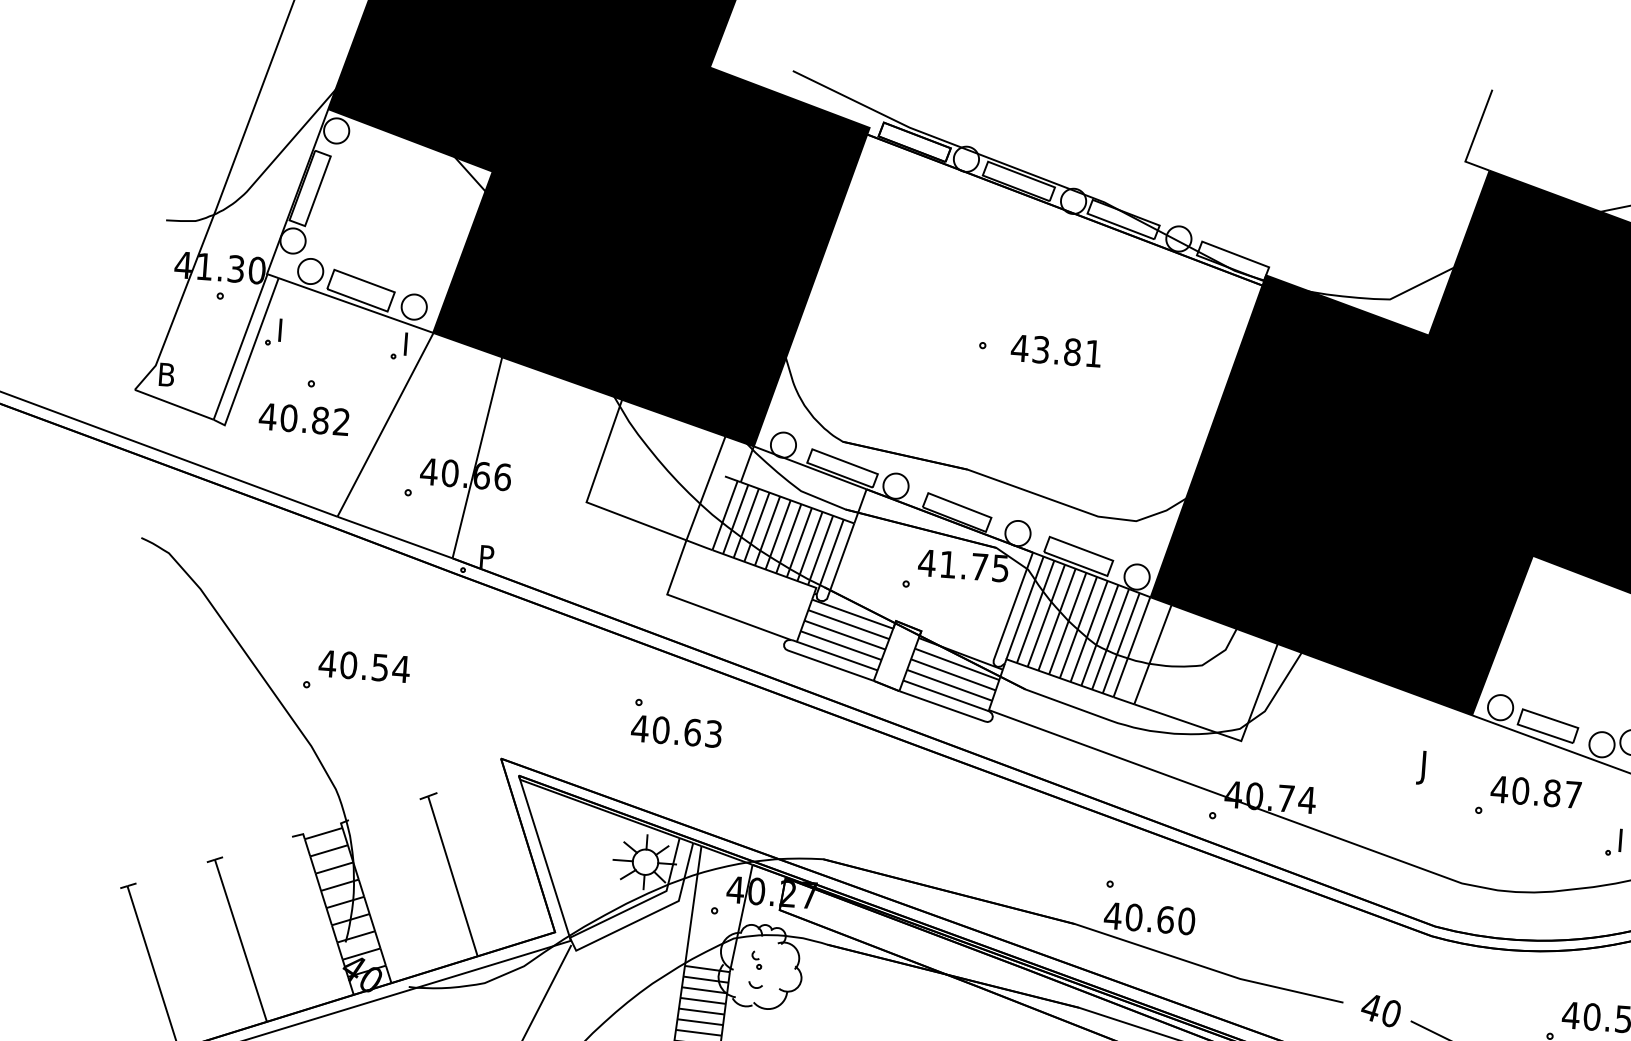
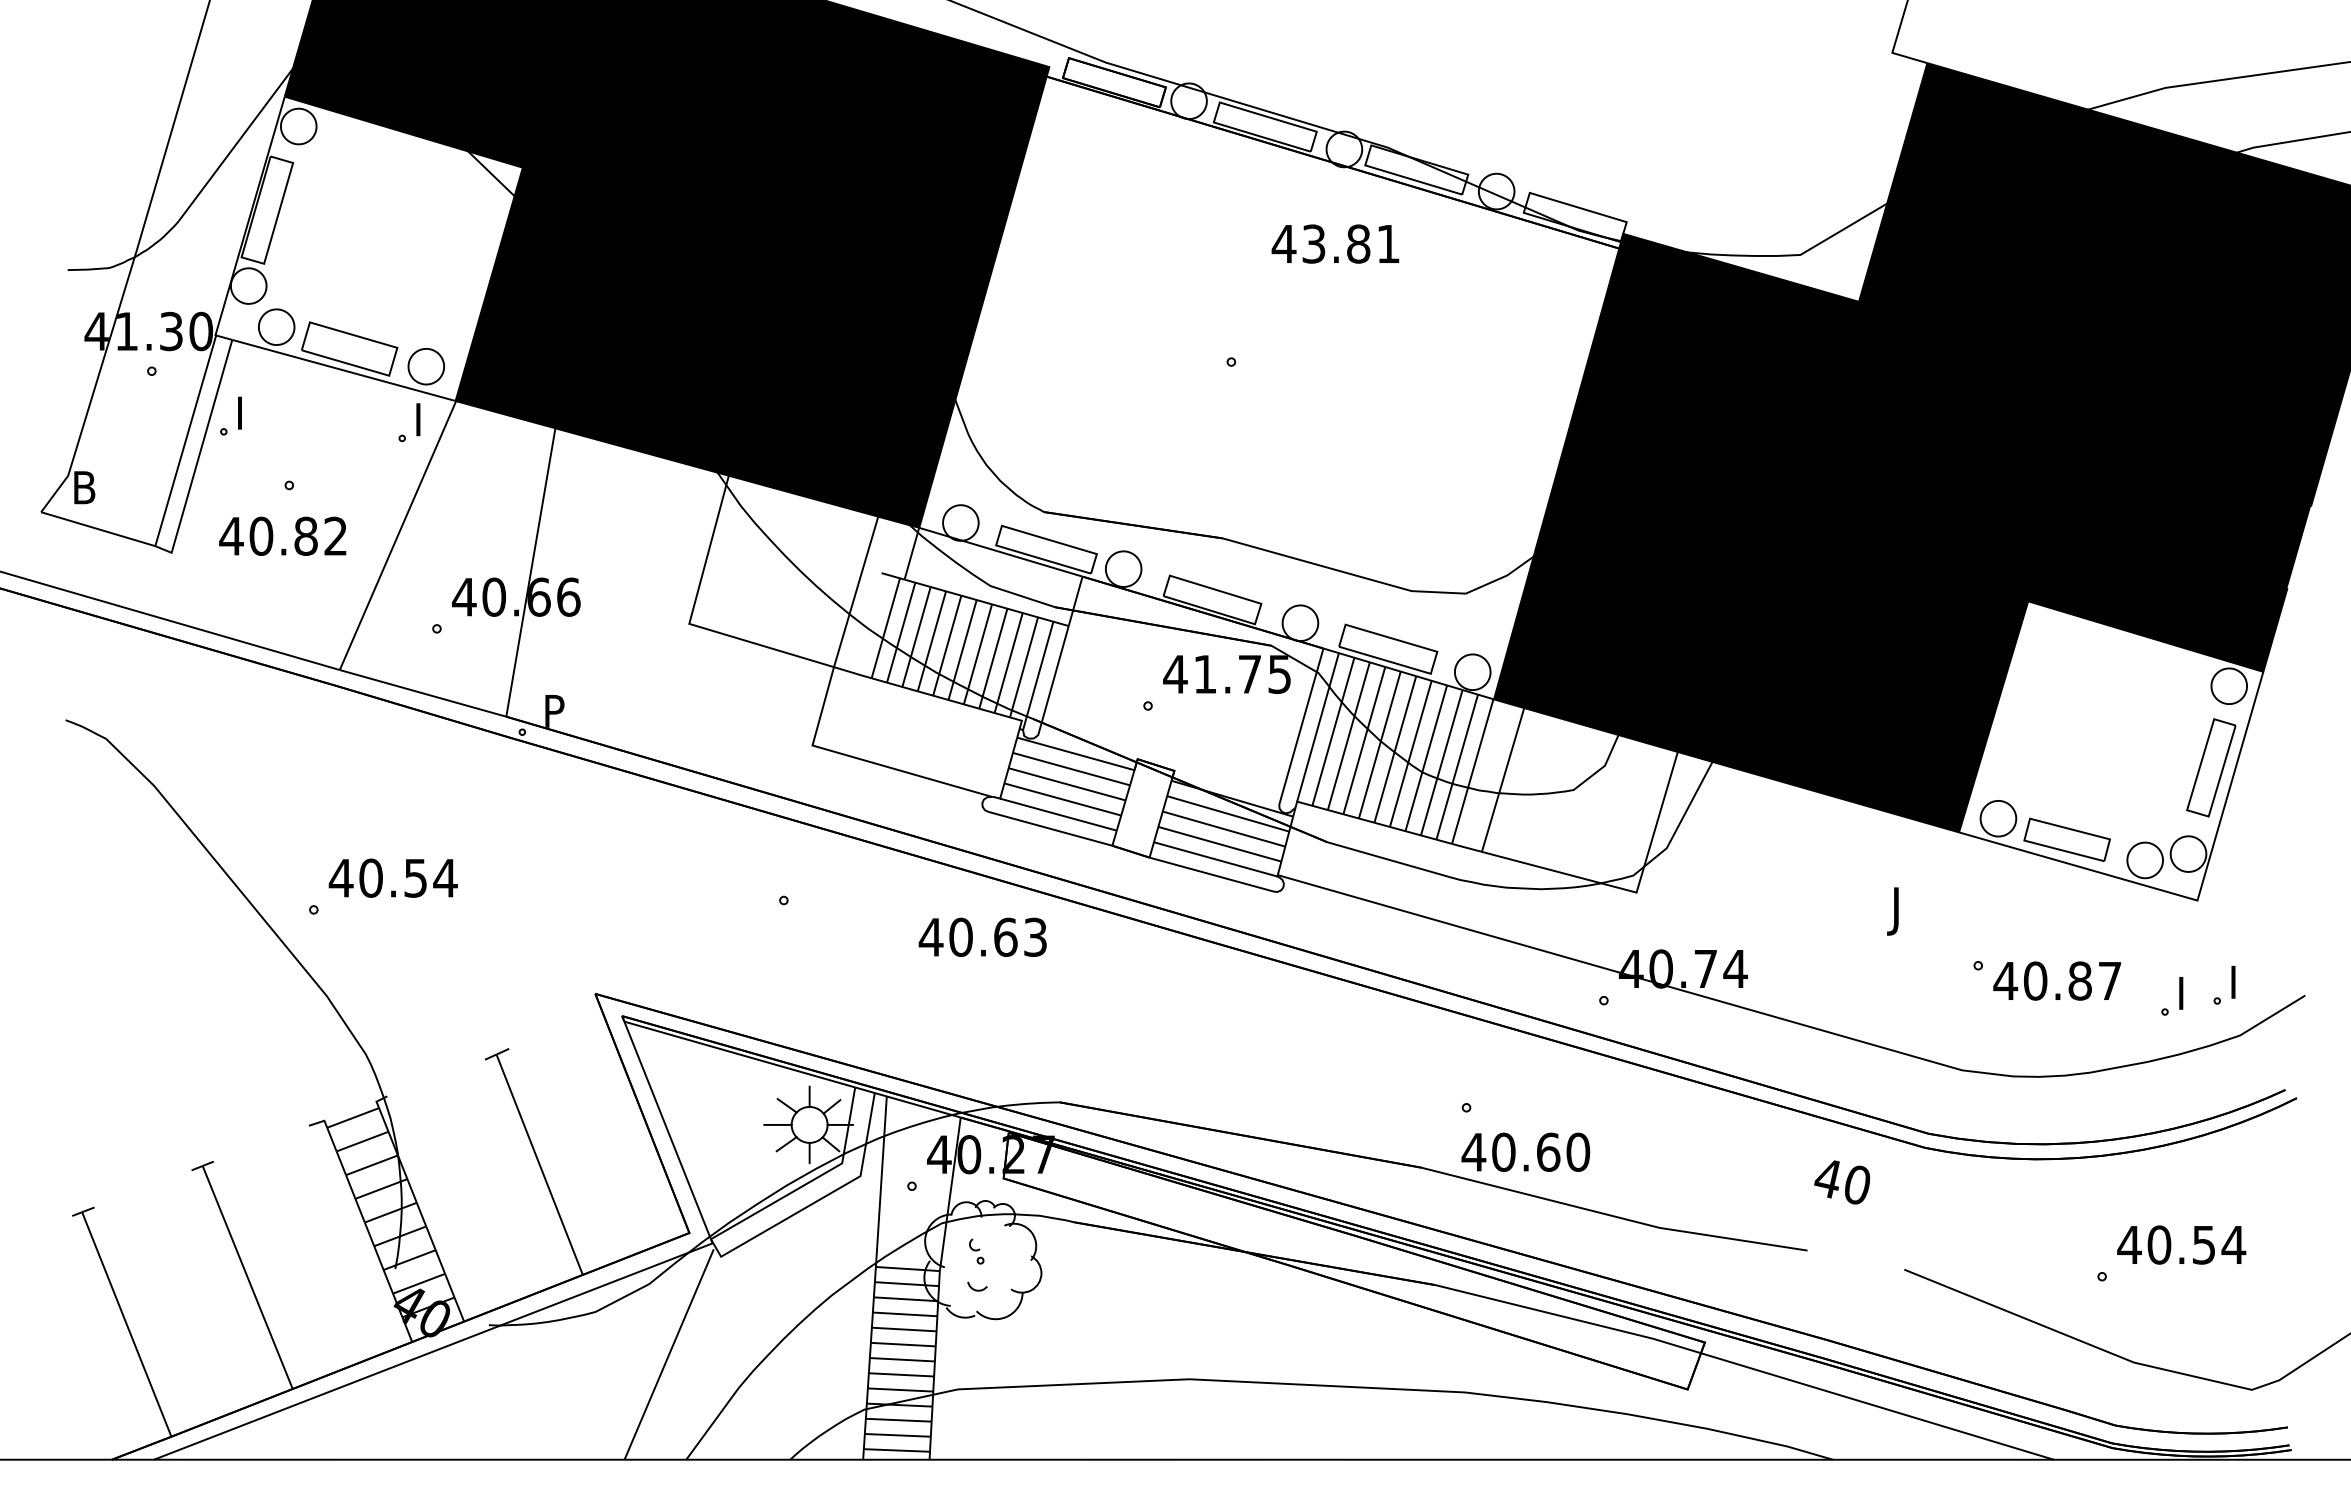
text: (1056, 350) -> (1335, 243), moved
text: (676, 730) -> (982, 936), moved
text: (1535, 791) -> (2056, 980), moved
text: (1381, 1011) -> (1842, 1182), moved

